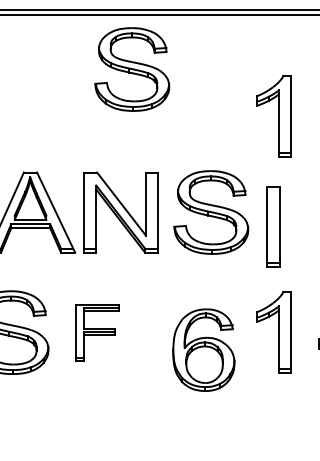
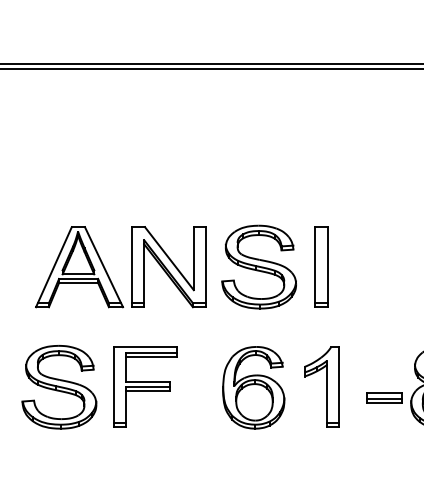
part: (131, 68) -> (179, 123), removed
part: (273, 115) -> (321, 170), removed
part: (273, 225) -> (321, 266), moved
part: (97, 331) -> (145, 386), size x1.43
part: (203, 349) -> (253, 387), moved

